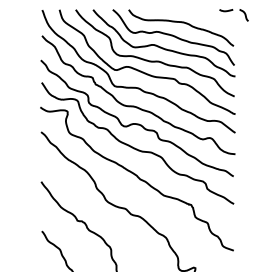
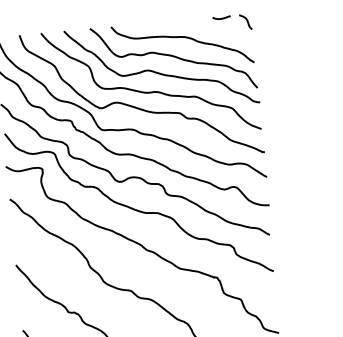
part: (233, 15) -> (231, 23), moved

